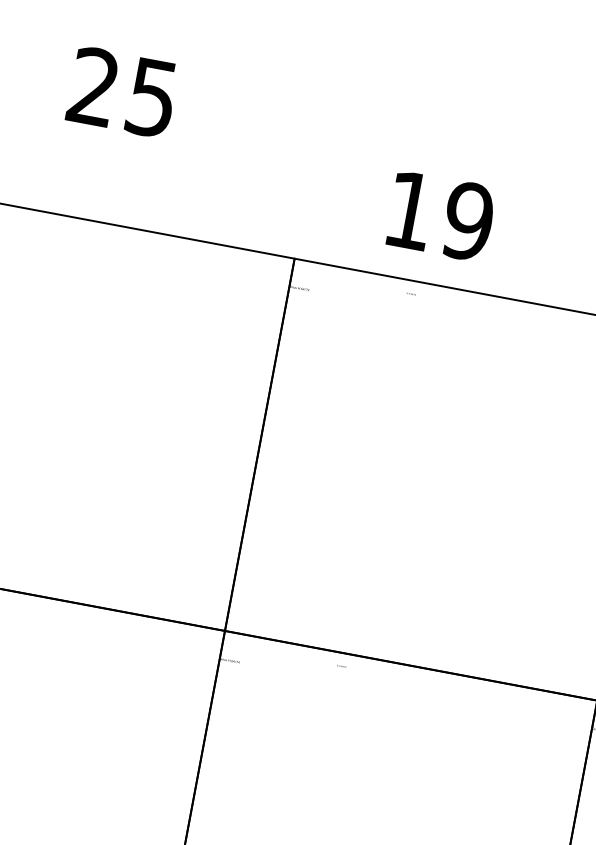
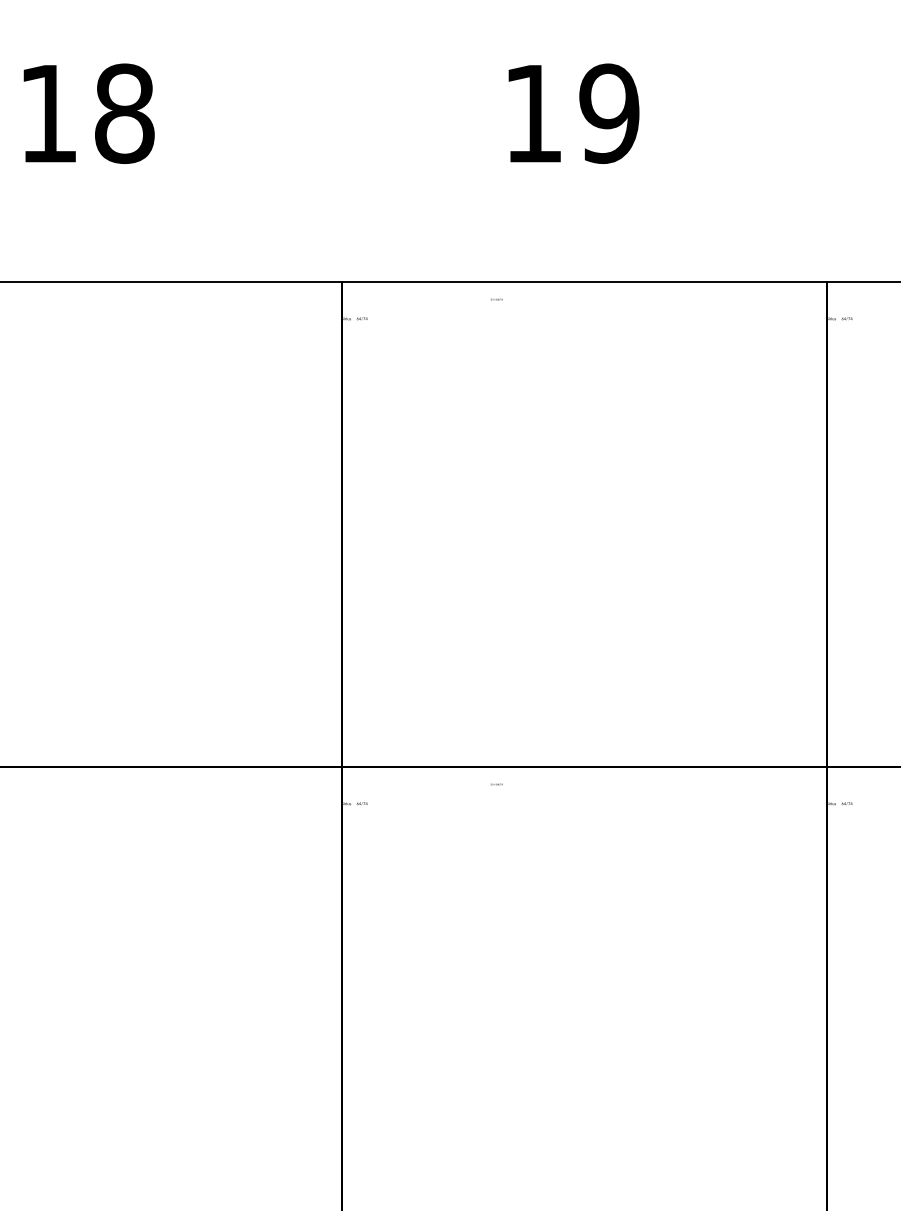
text: (123, 92) -> (86, 113), 25 -> 18
text: (440, 216) -> (573, 113), moved

